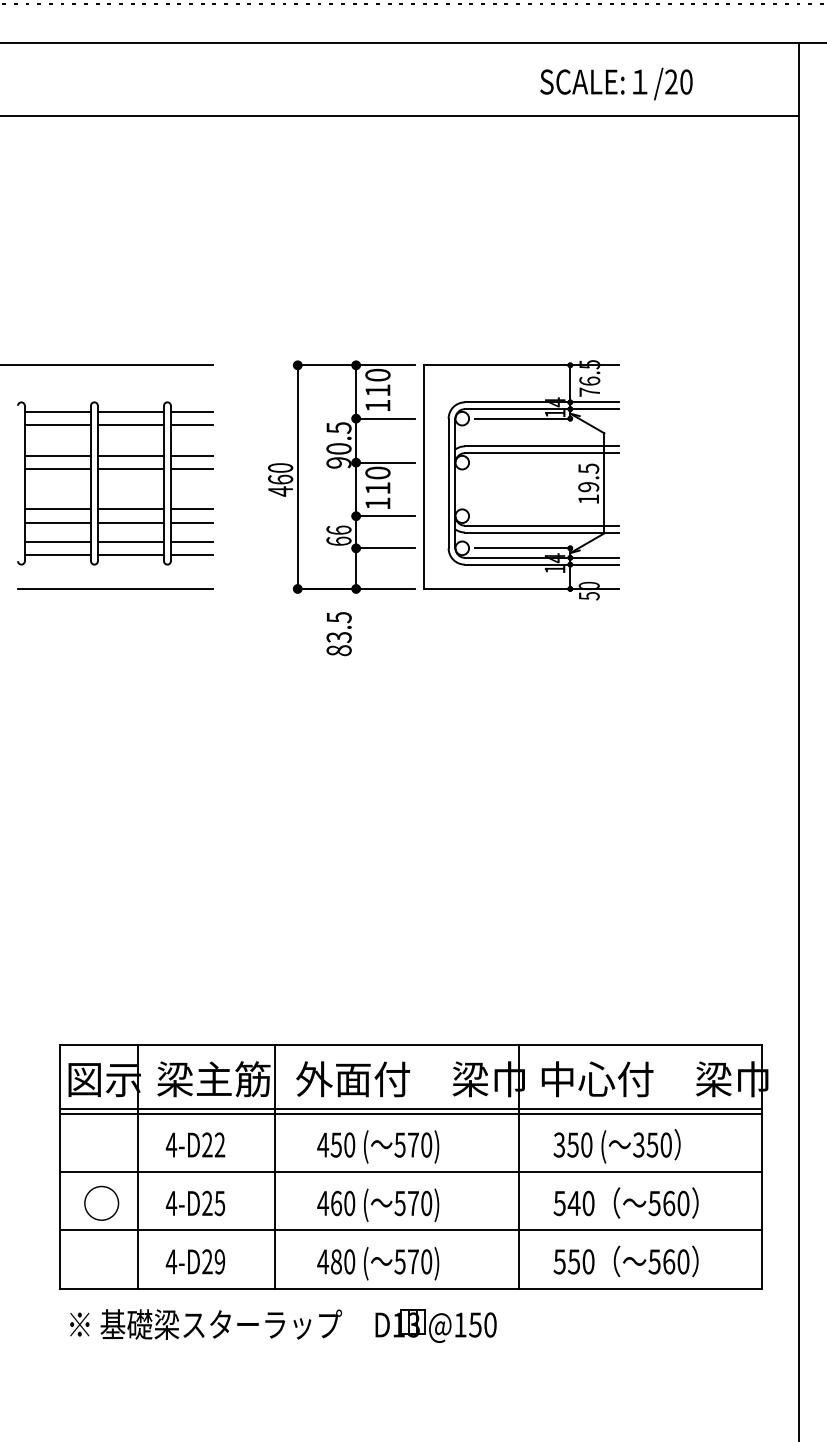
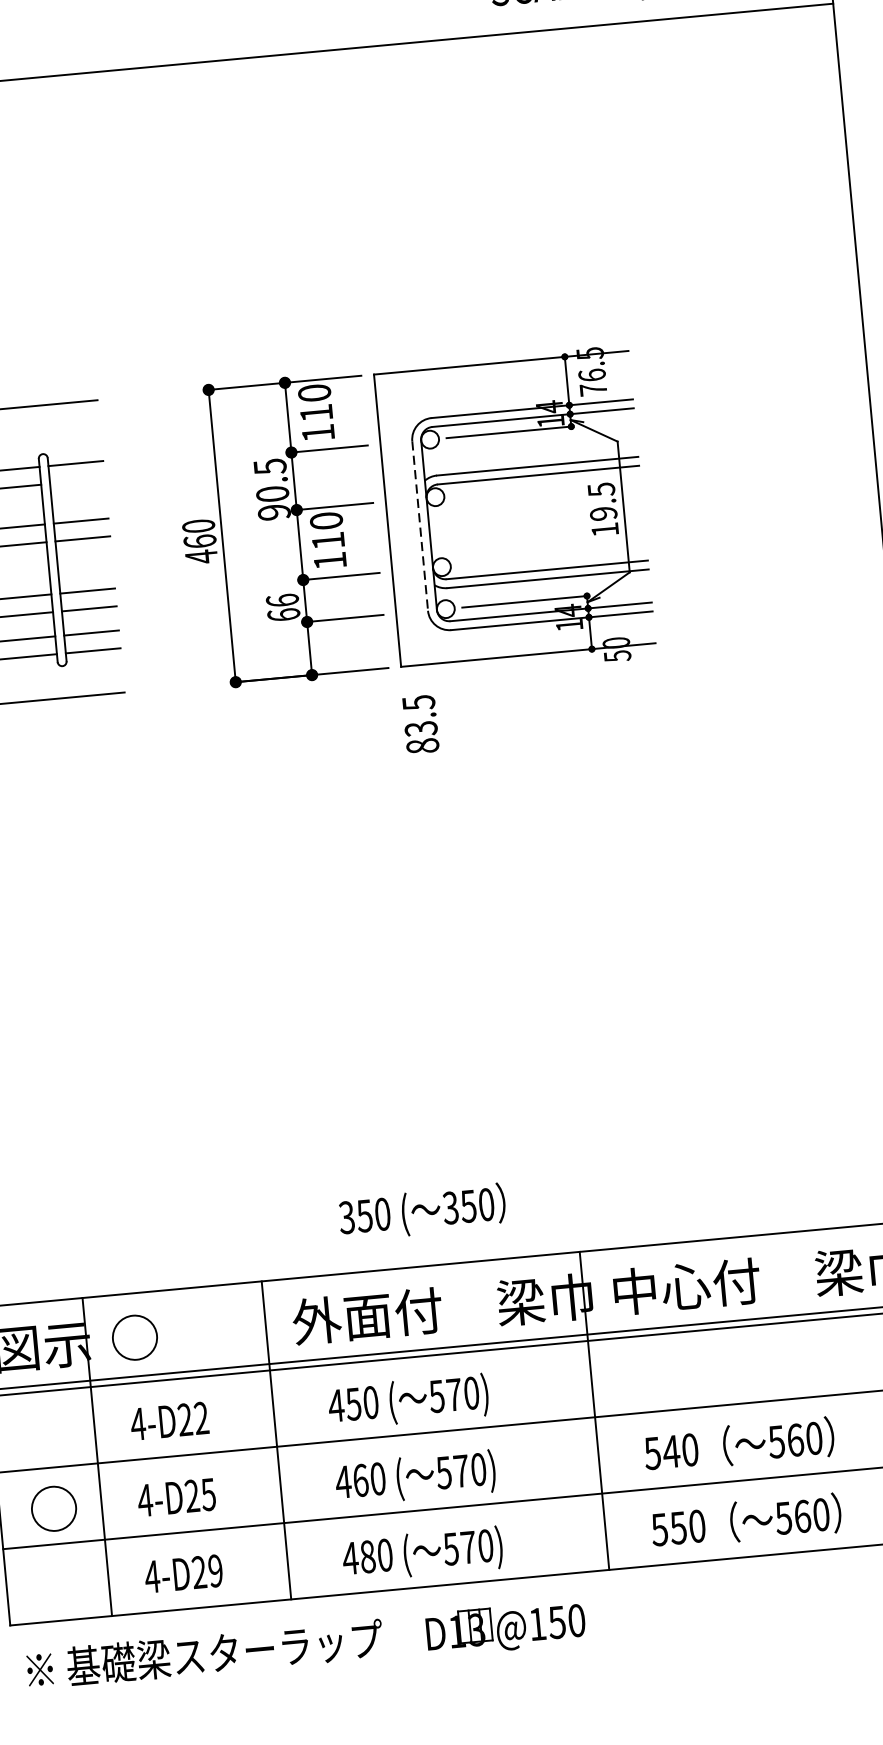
line: (191, 425) -> (77, 481), removed
line: (448, 483) -> (419, 526), solid -> dashed
text: (338, 634) -> (419, 725), moved
text: (213, 1079) -> (185, 1333), 梁主筋 -> ○
text: (616, 1146) -> (421, 1212), moved

